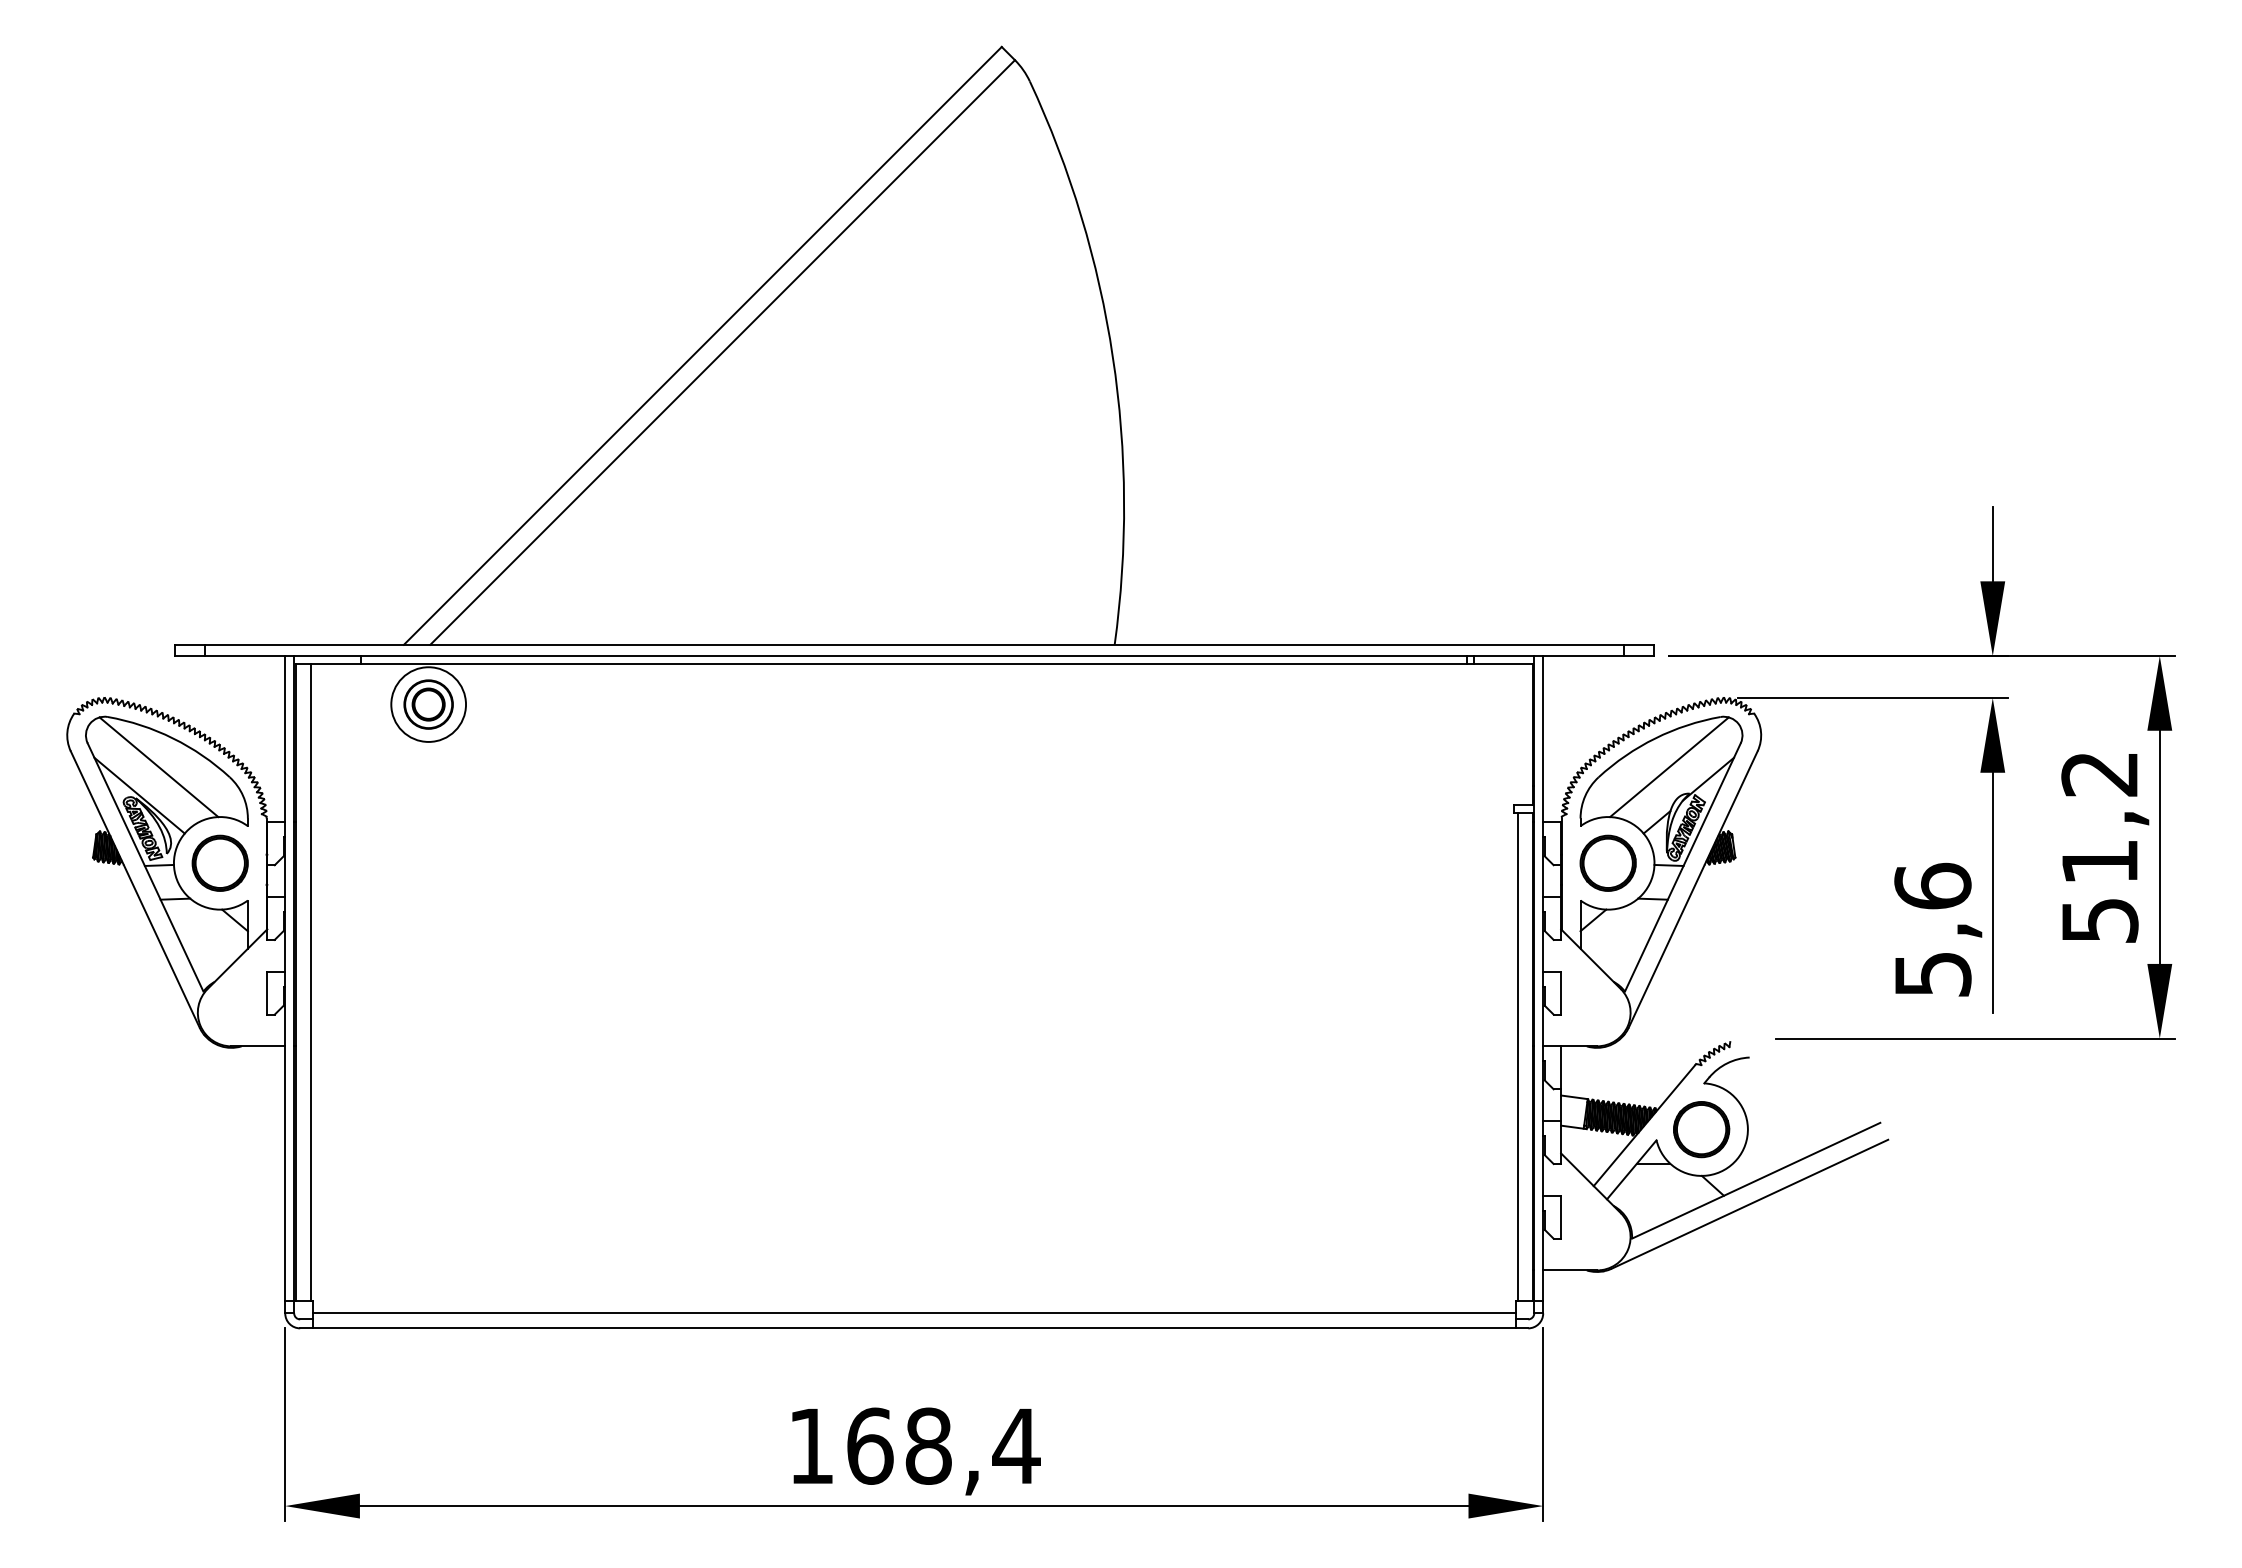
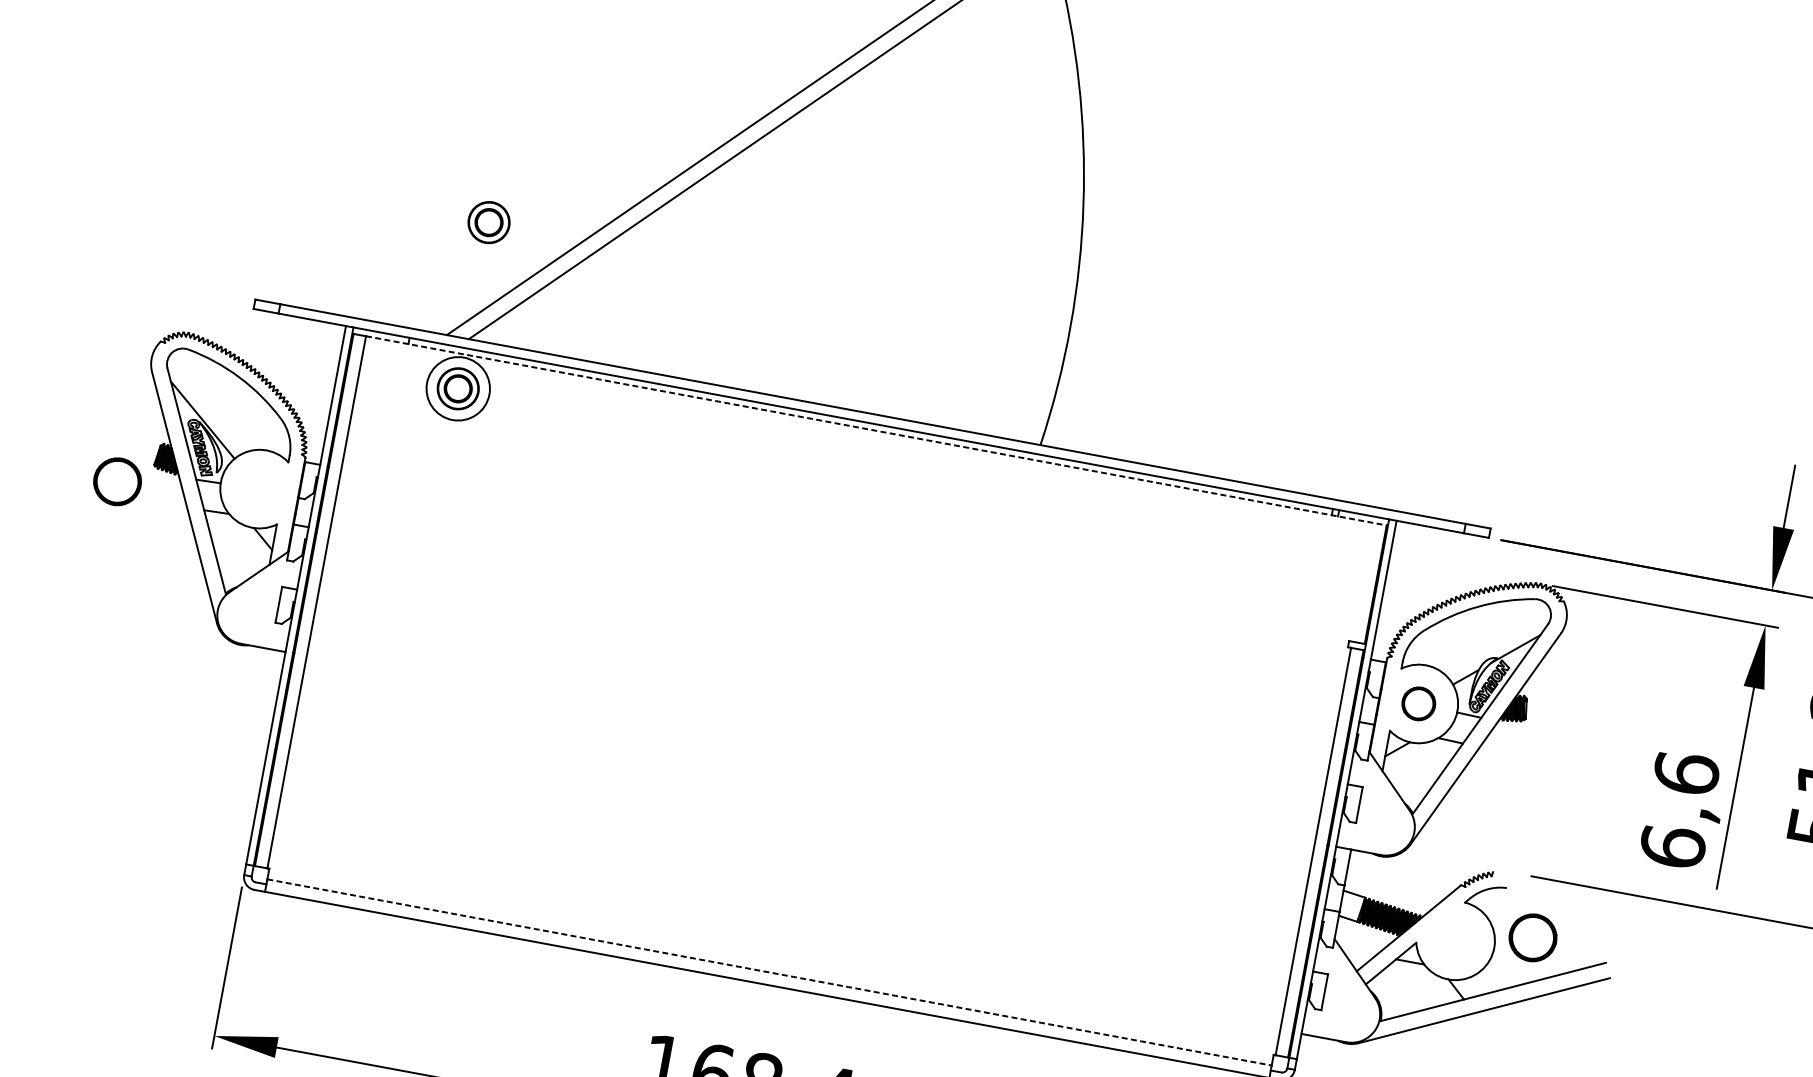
part: (428, 505) -> (488, 222), added
line: (922, 663) -> (877, 430), solid -> dashed
line: (158, 767) -> (222, 399), removed
line: (1669, 767) -> (1484, 633), removed
part: (219, 862) -> (117, 480), moved
part: (1607, 862) -> (1418, 703), size x0.7
text: (1932, 973) -> (1672, 846), 5,6 -> 6,6
part: (1701, 1129) -> (1532, 937), moved
line: (914, 1313) -> (769, 972), solid -> dashed

